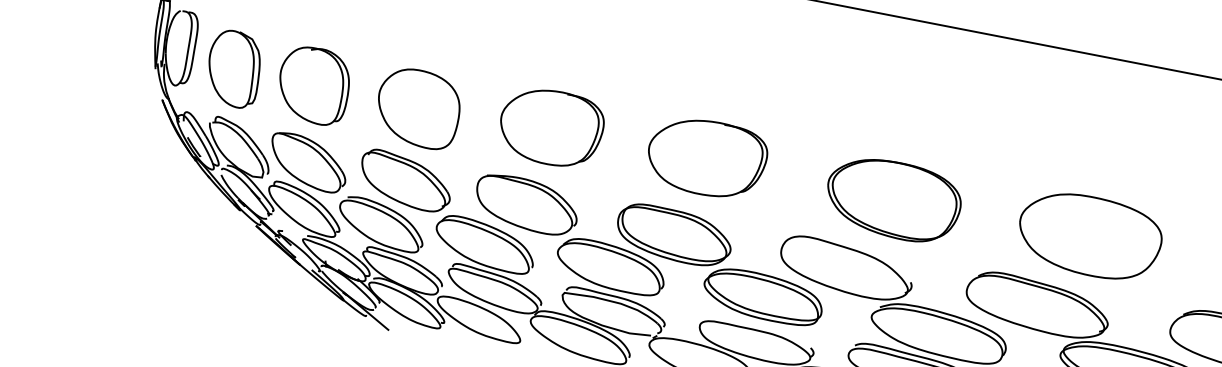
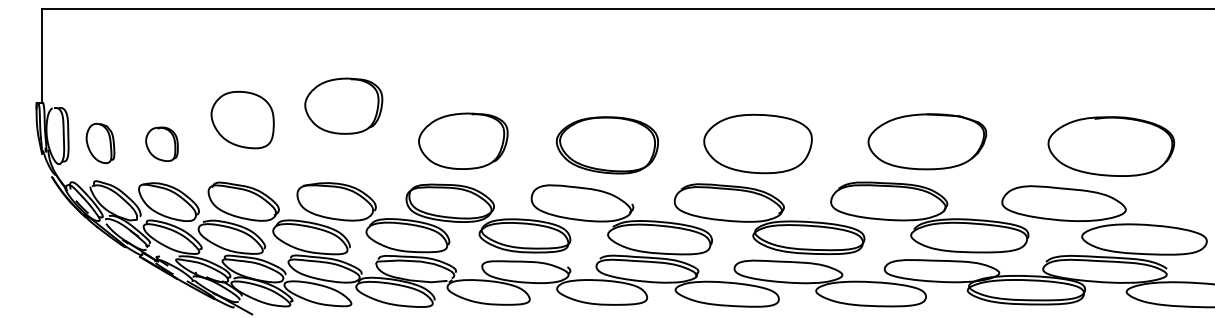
part: (234, 69) -> (100, 143), size x0.7
part: (313, 85) -> (161, 144), size x0.6
part: (418, 107) -> (242, 119), moved
part: (551, 126) -> (343, 105), moved

